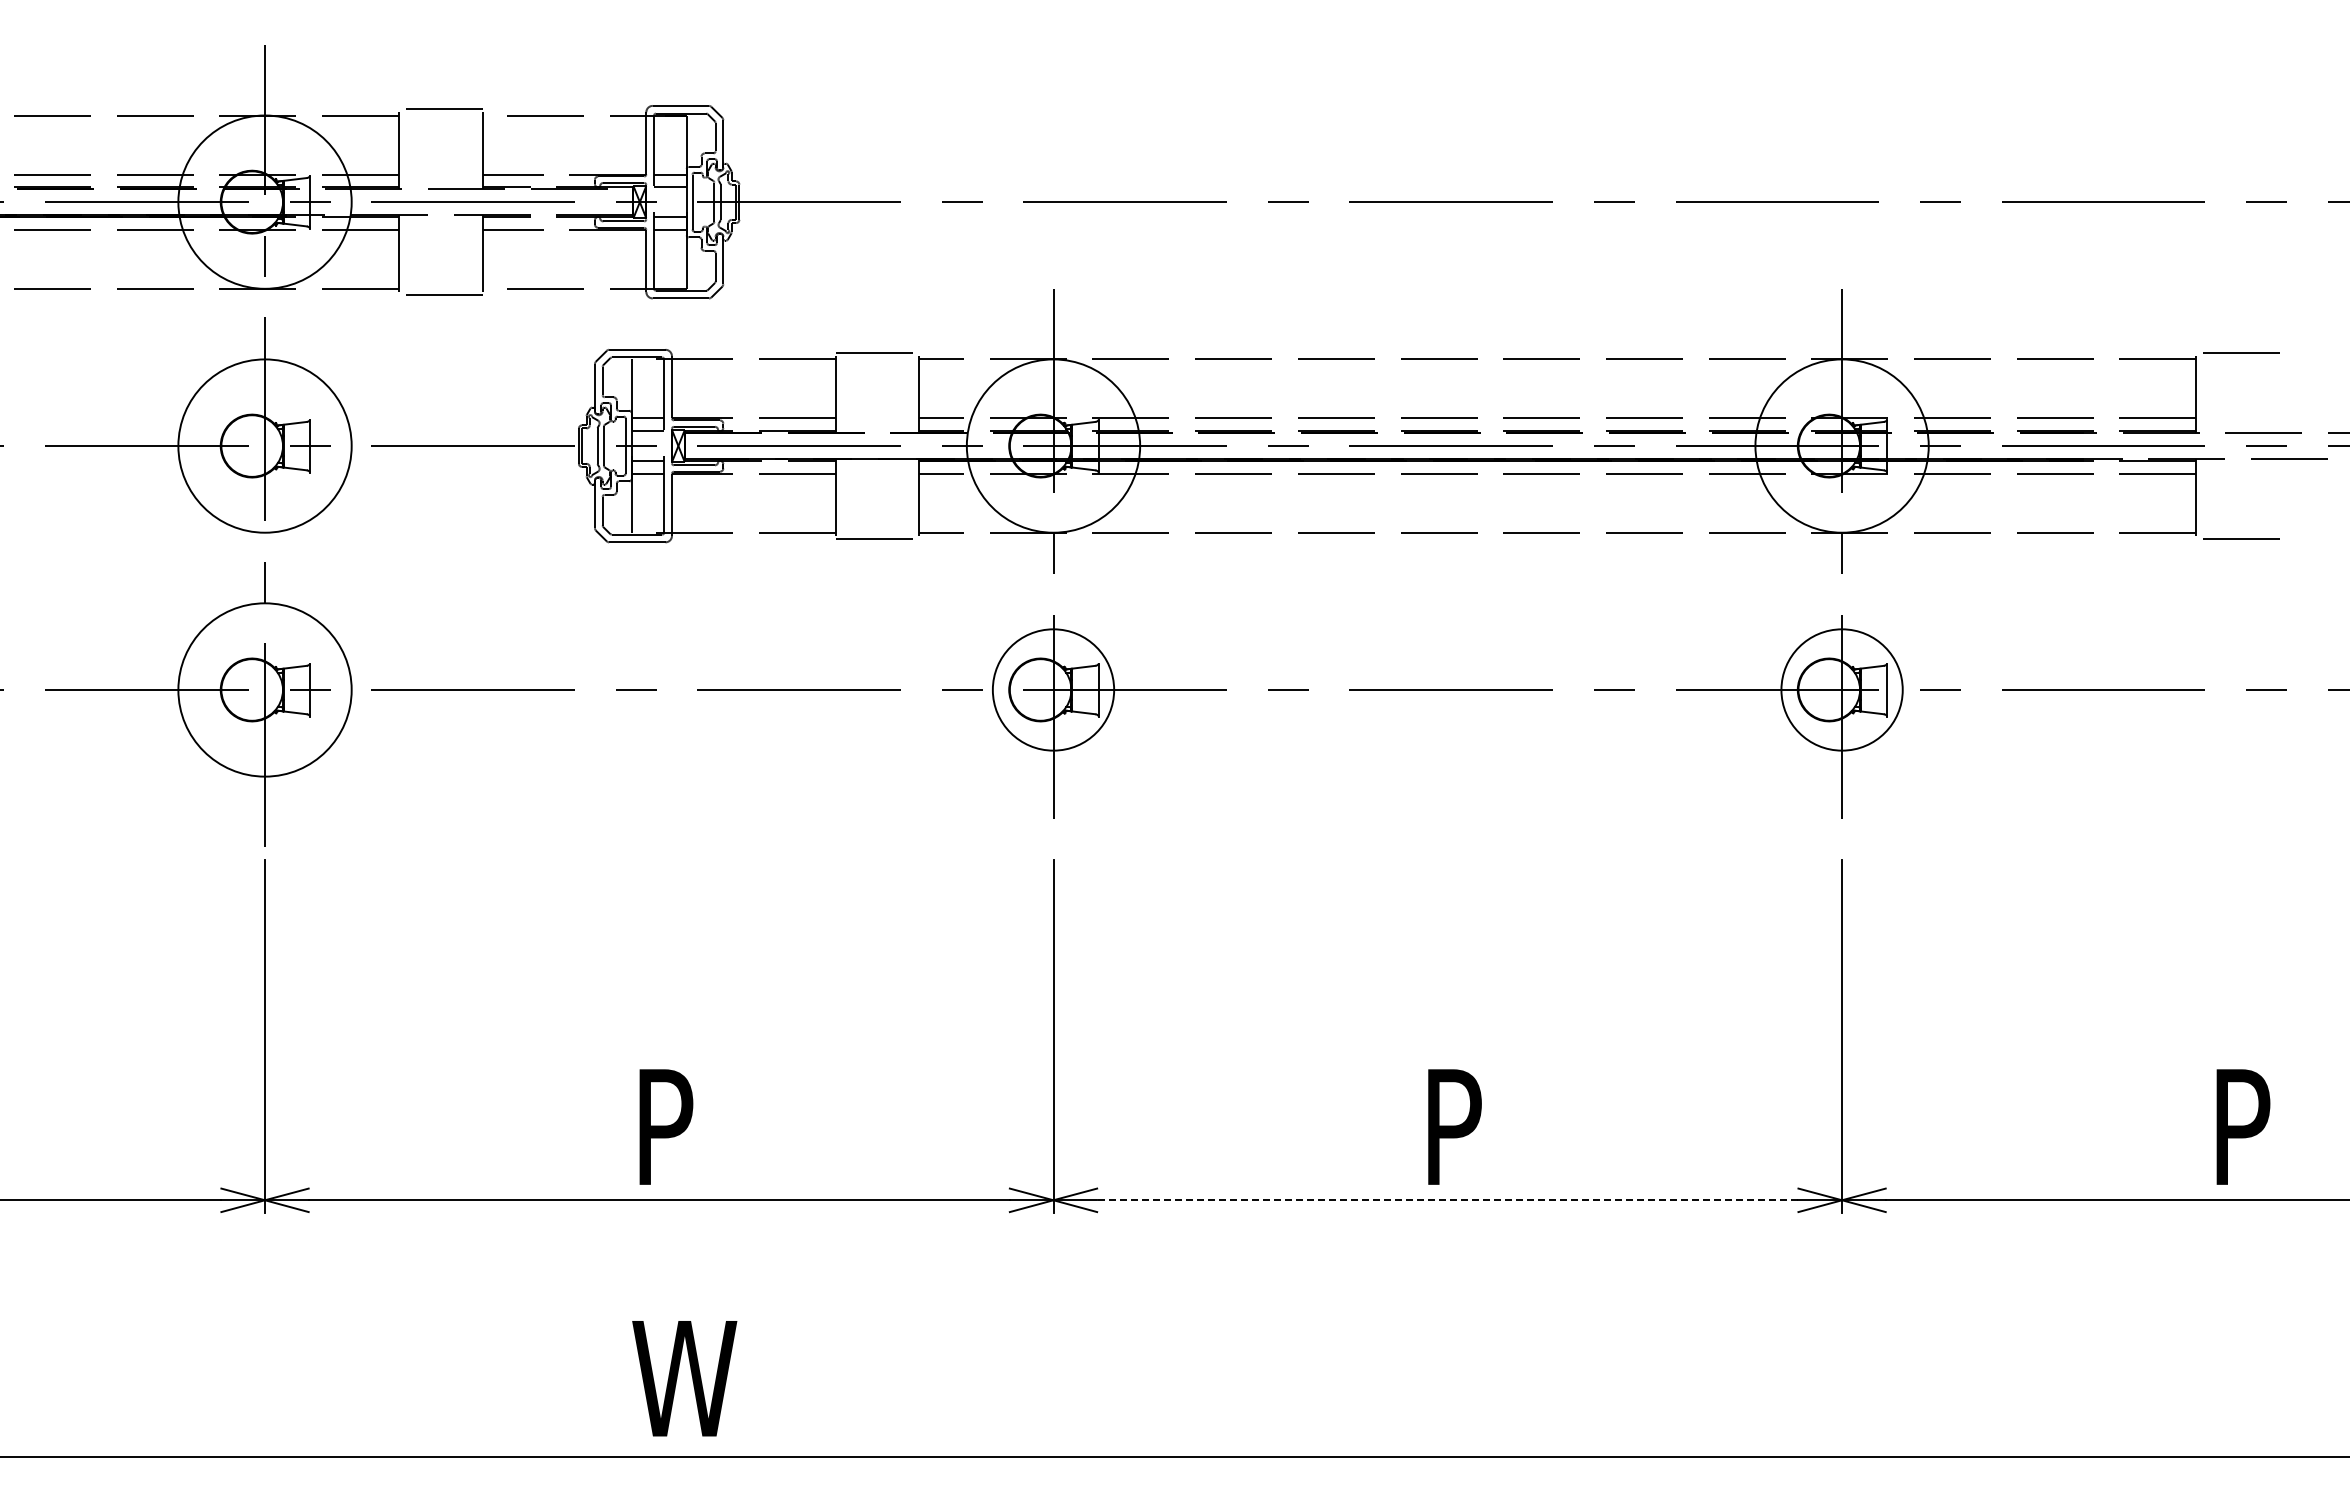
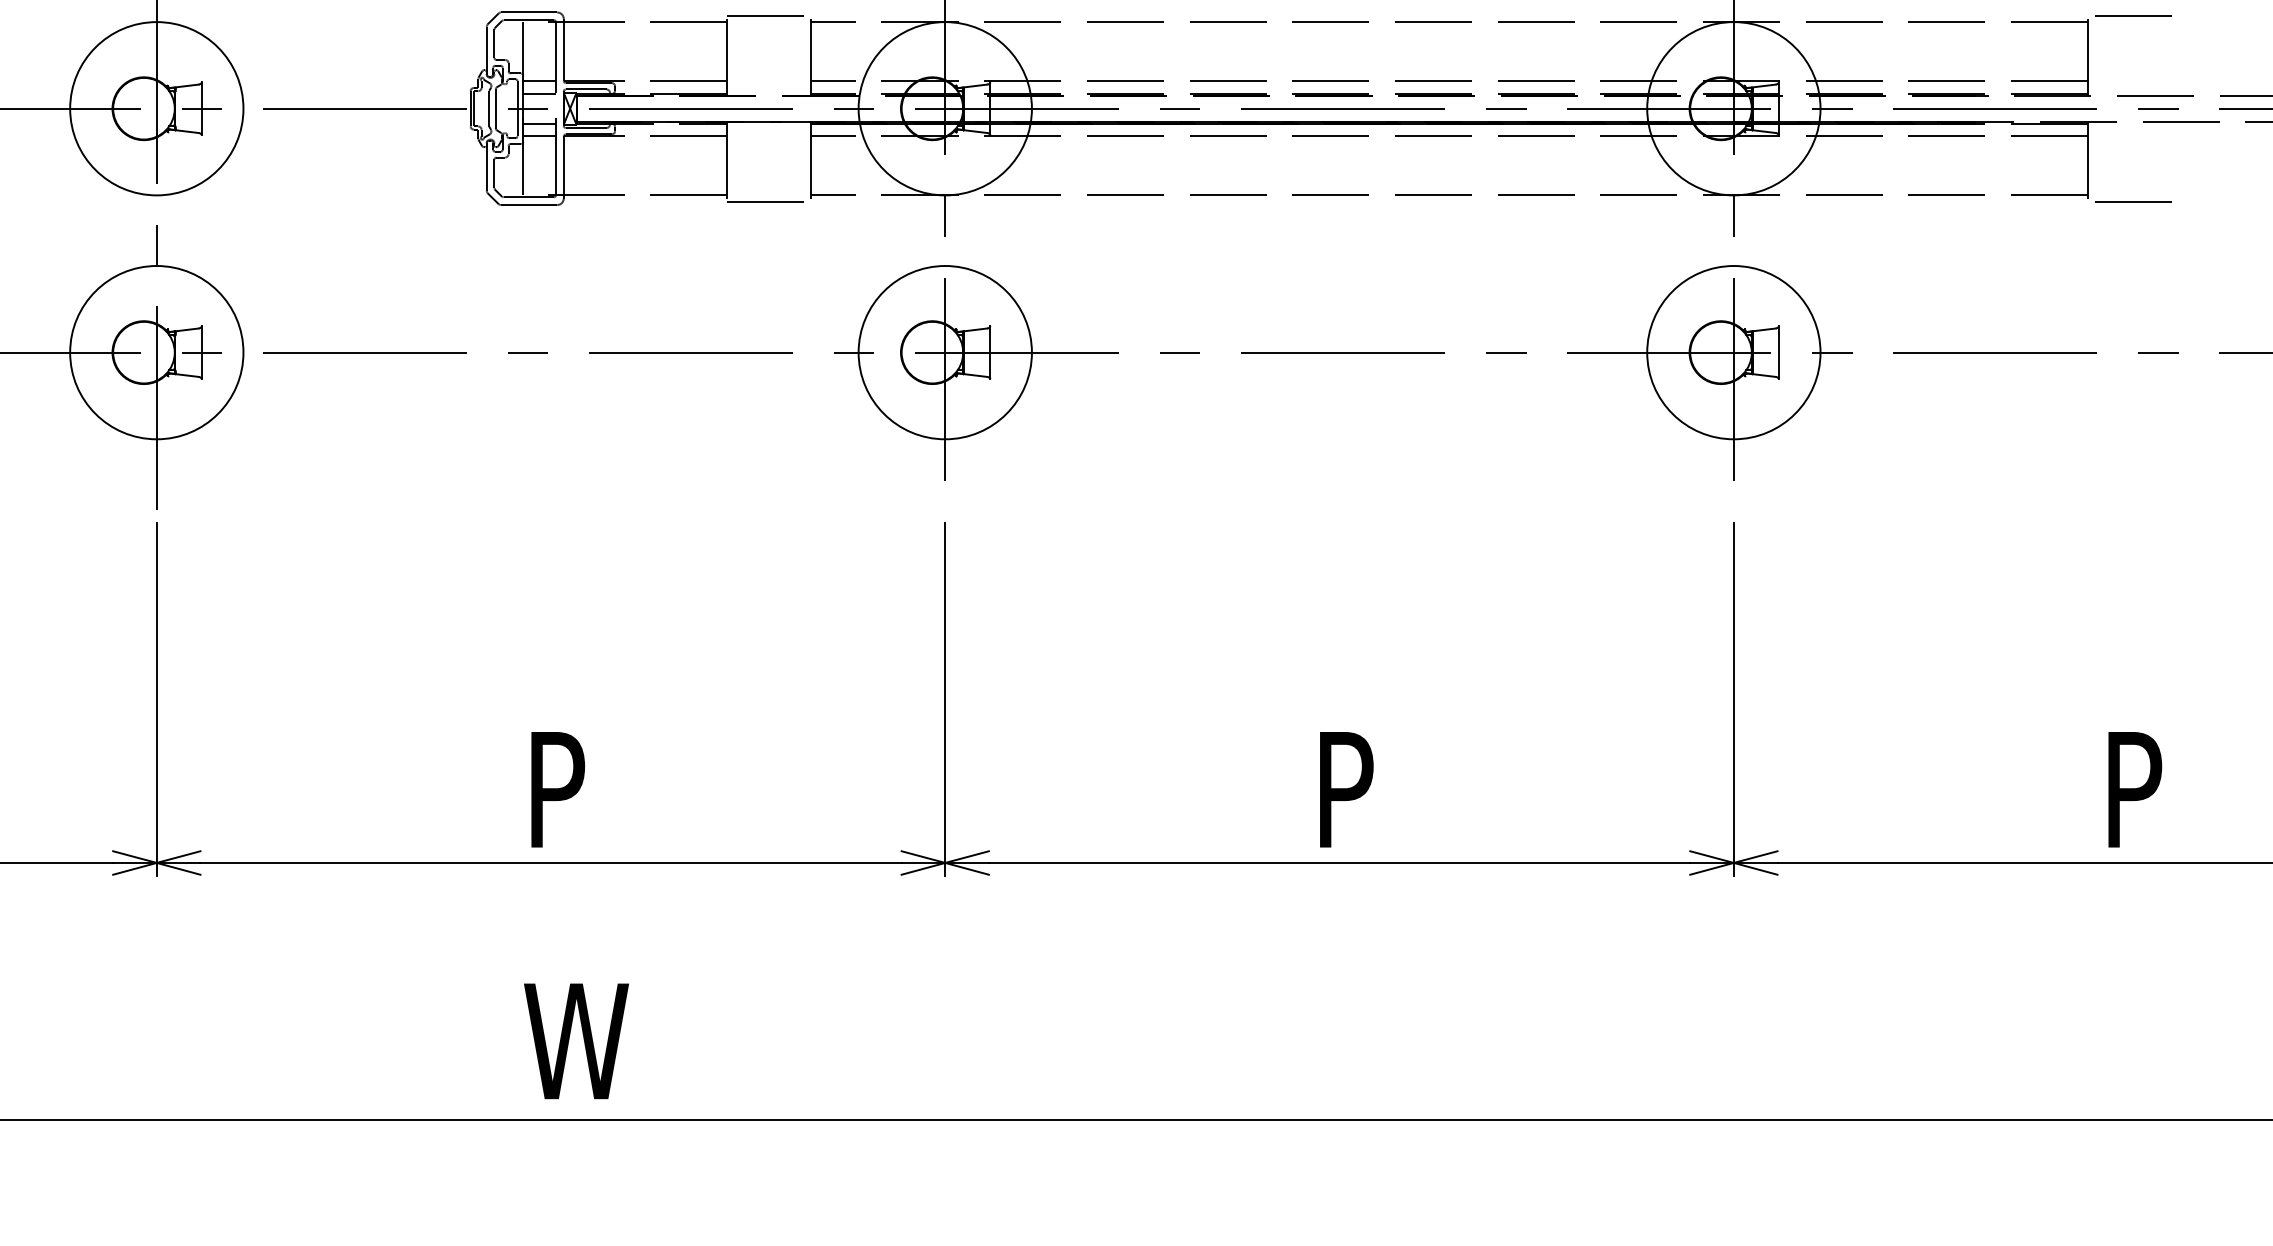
circle: (1053, 689) -> (945, 352), size x1.43
circle: (1841, 689) -> (1733, 352), size x1.43
line: (1447, 1200) -> (1339, 863), dashed -> solid

